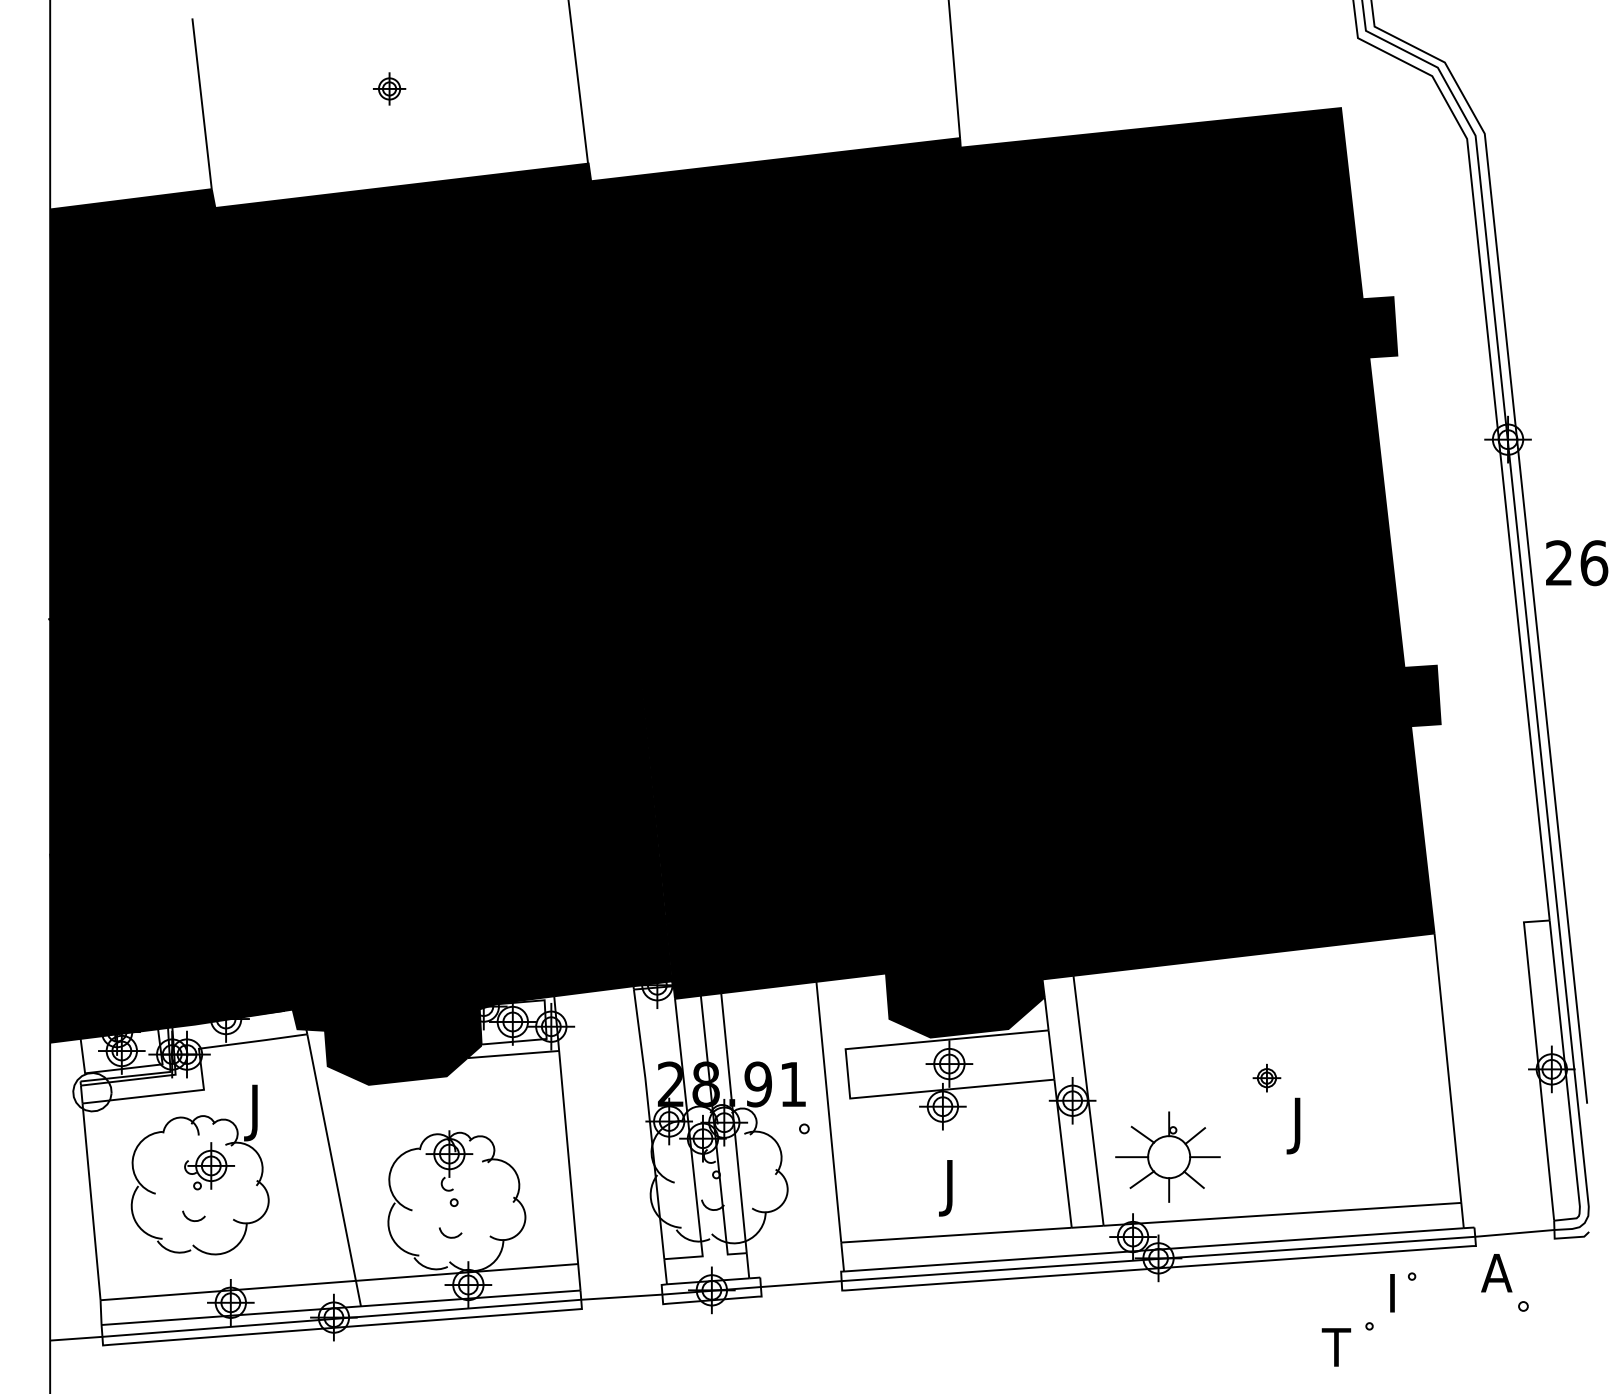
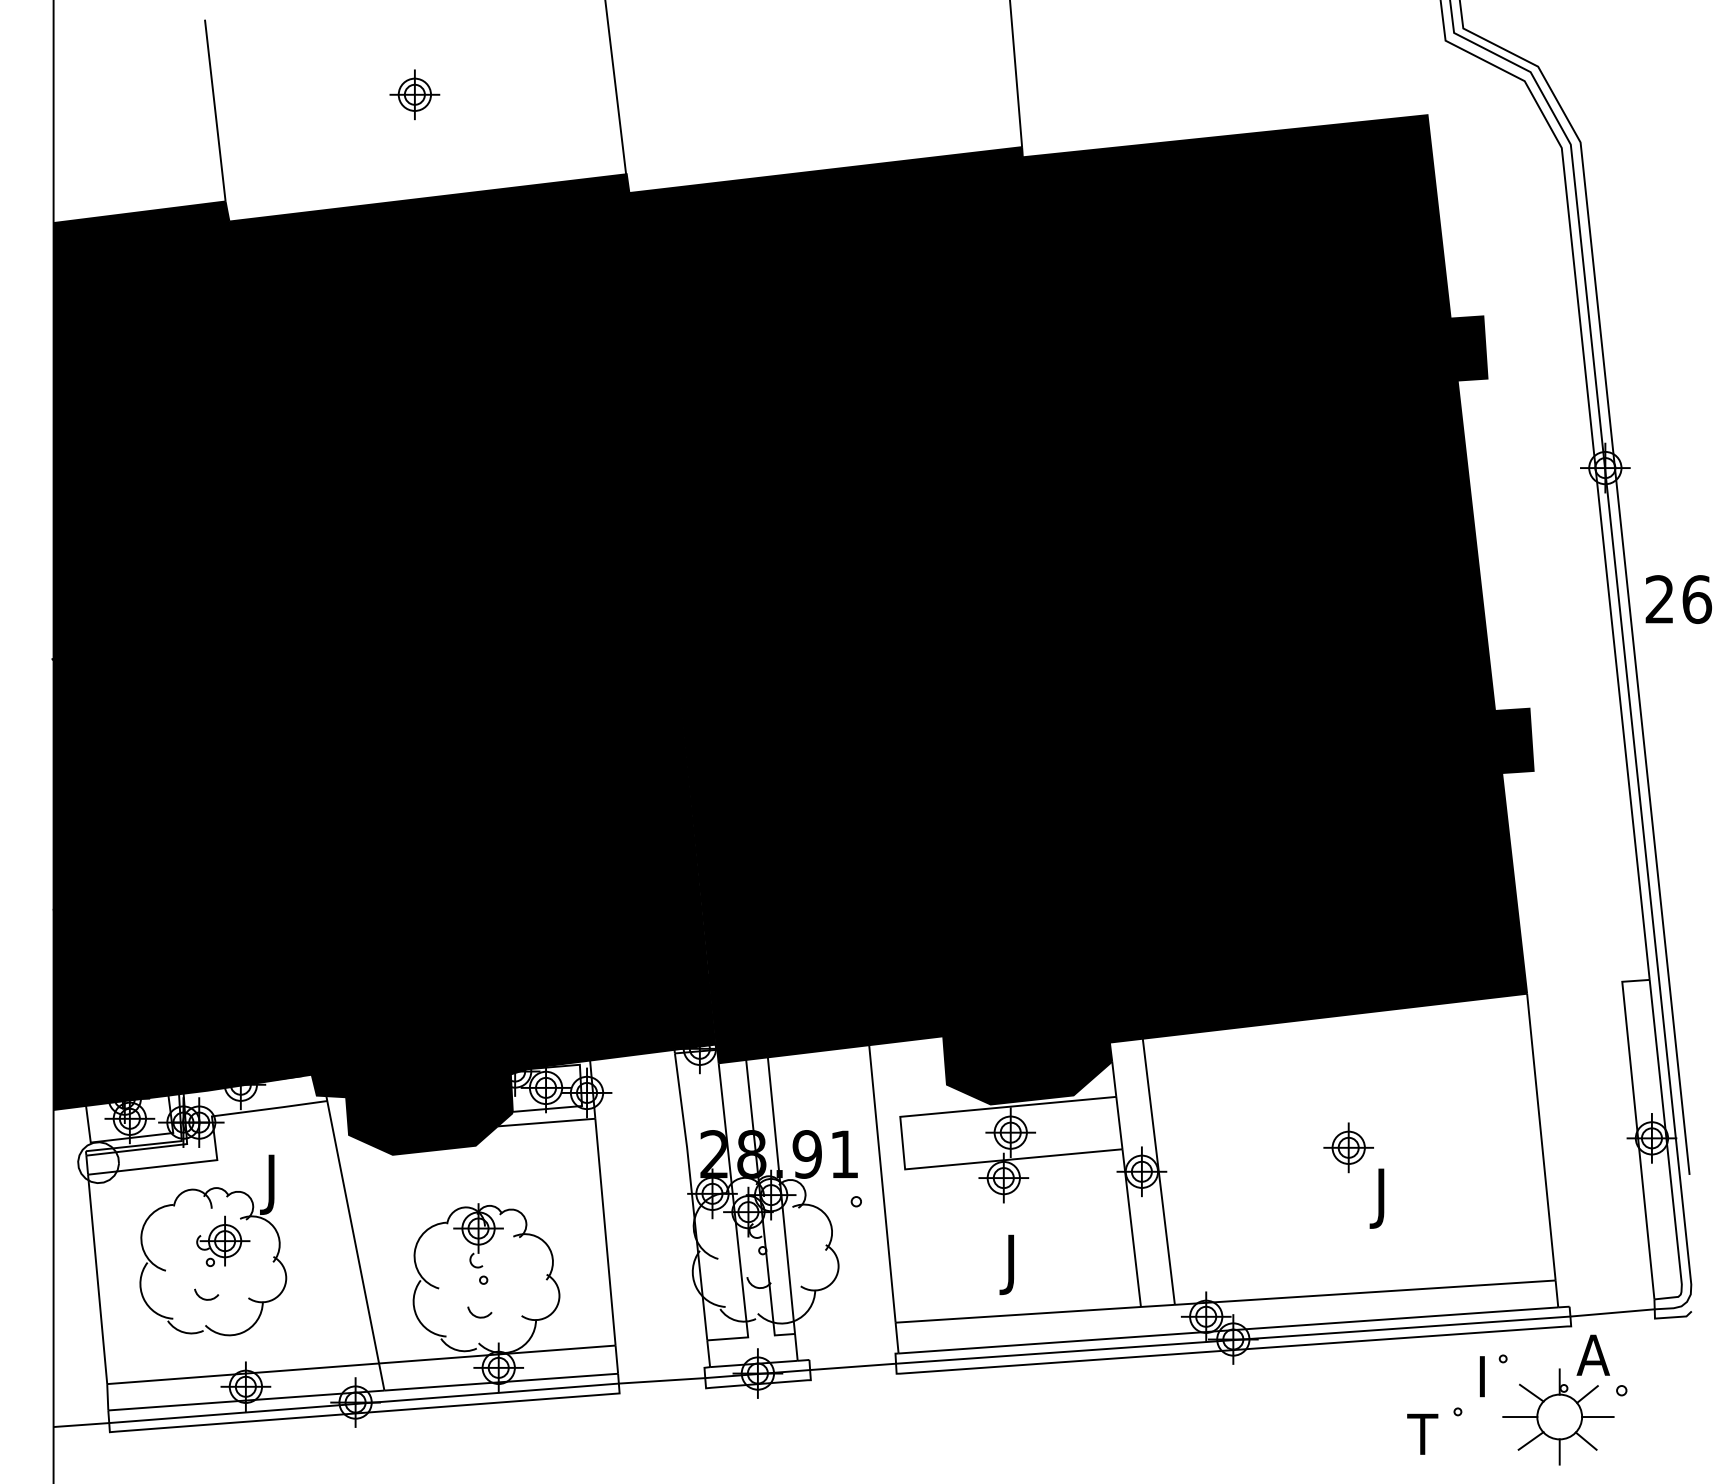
part: (389, 88) -> (414, 94), size x1.43
part: (1266, 1077) -> (1348, 1147), size x1.67
part: (1167, 1156) -> (1557, 1416), moved

